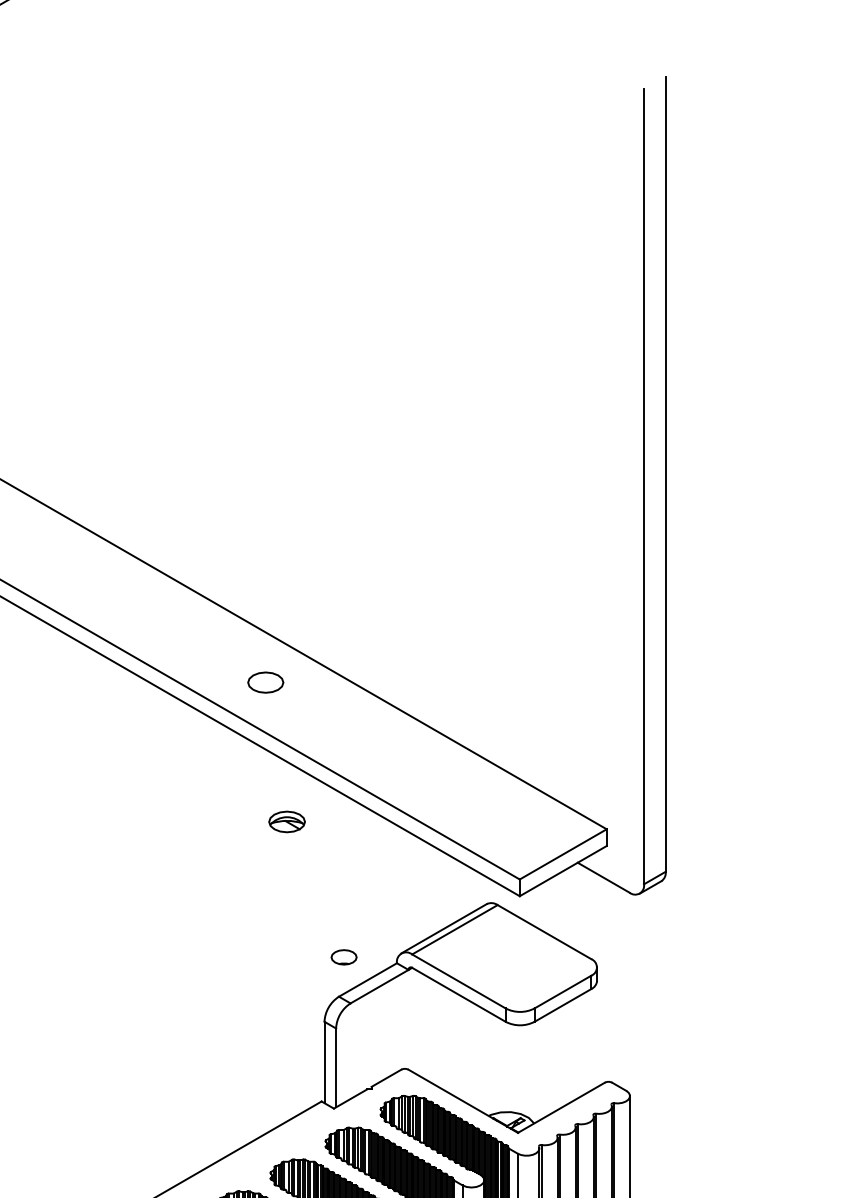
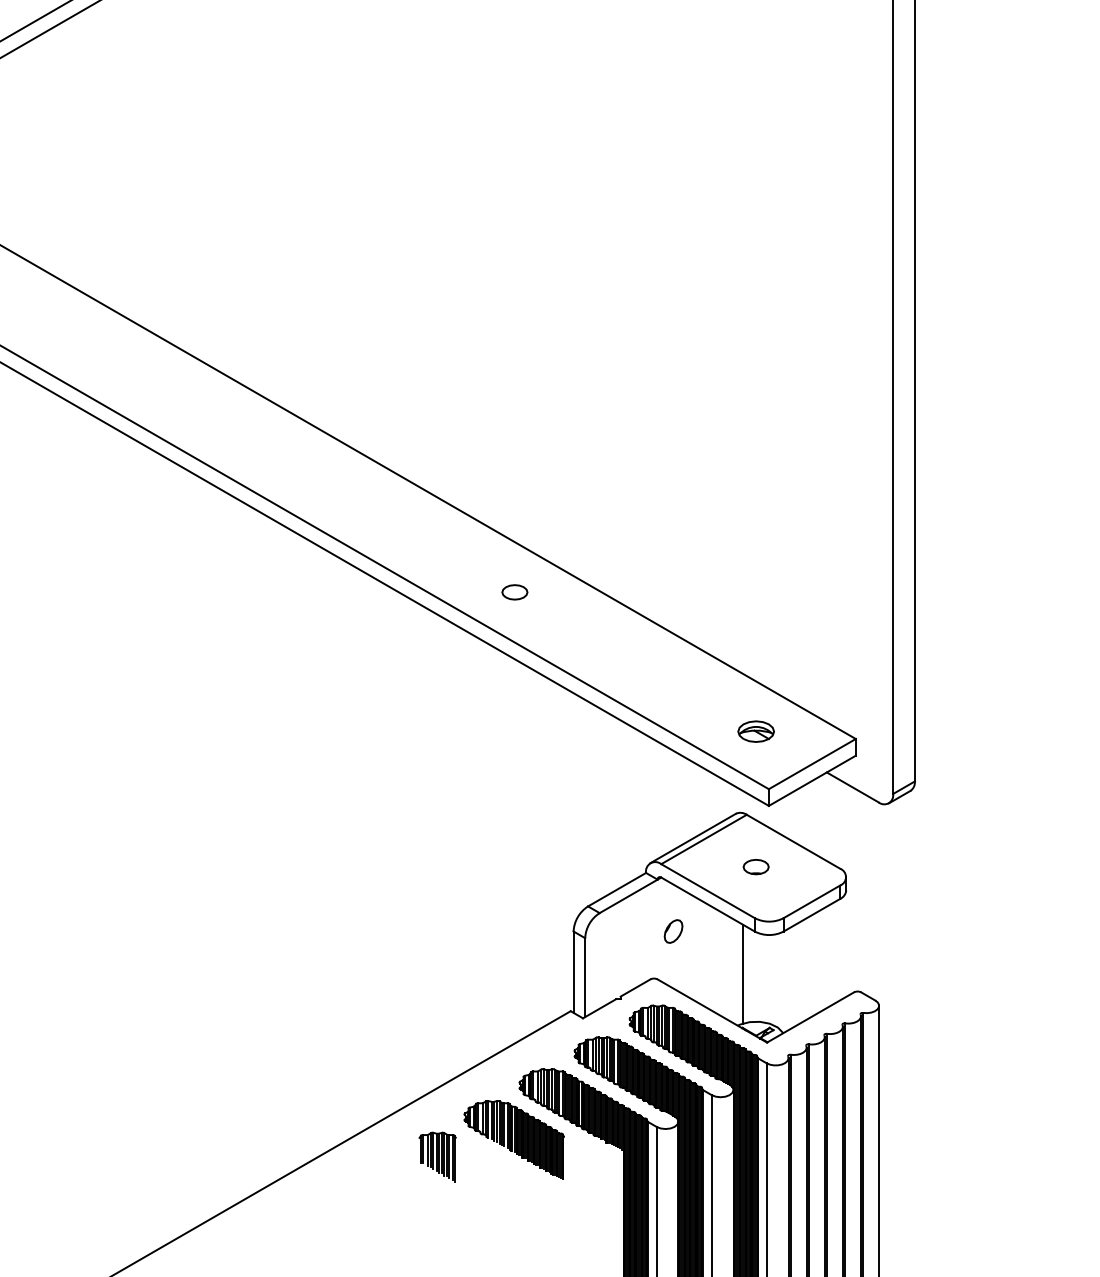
part: (265, 682) -> (514, 592), size x0.71
part: (286, 821) -> (755, 731), moved
part: (343, 957) -> (755, 867), moved
part: (424, 1021) -> (673, 931), added
line: (494, 1063) -> (743, 973), added

